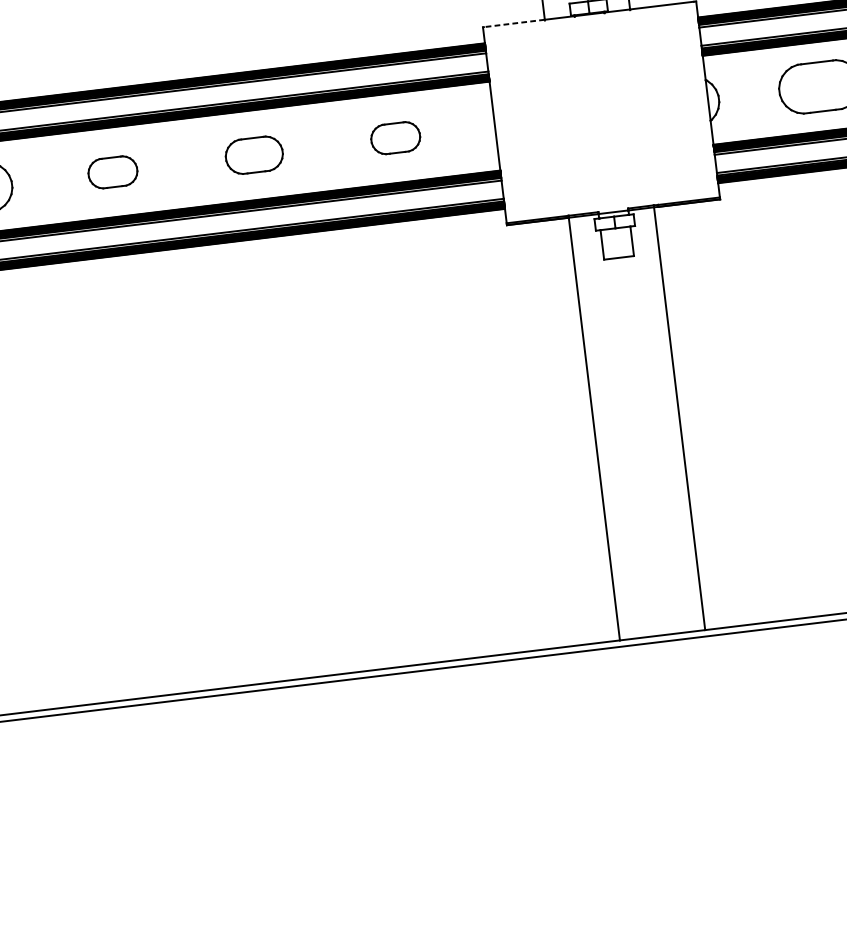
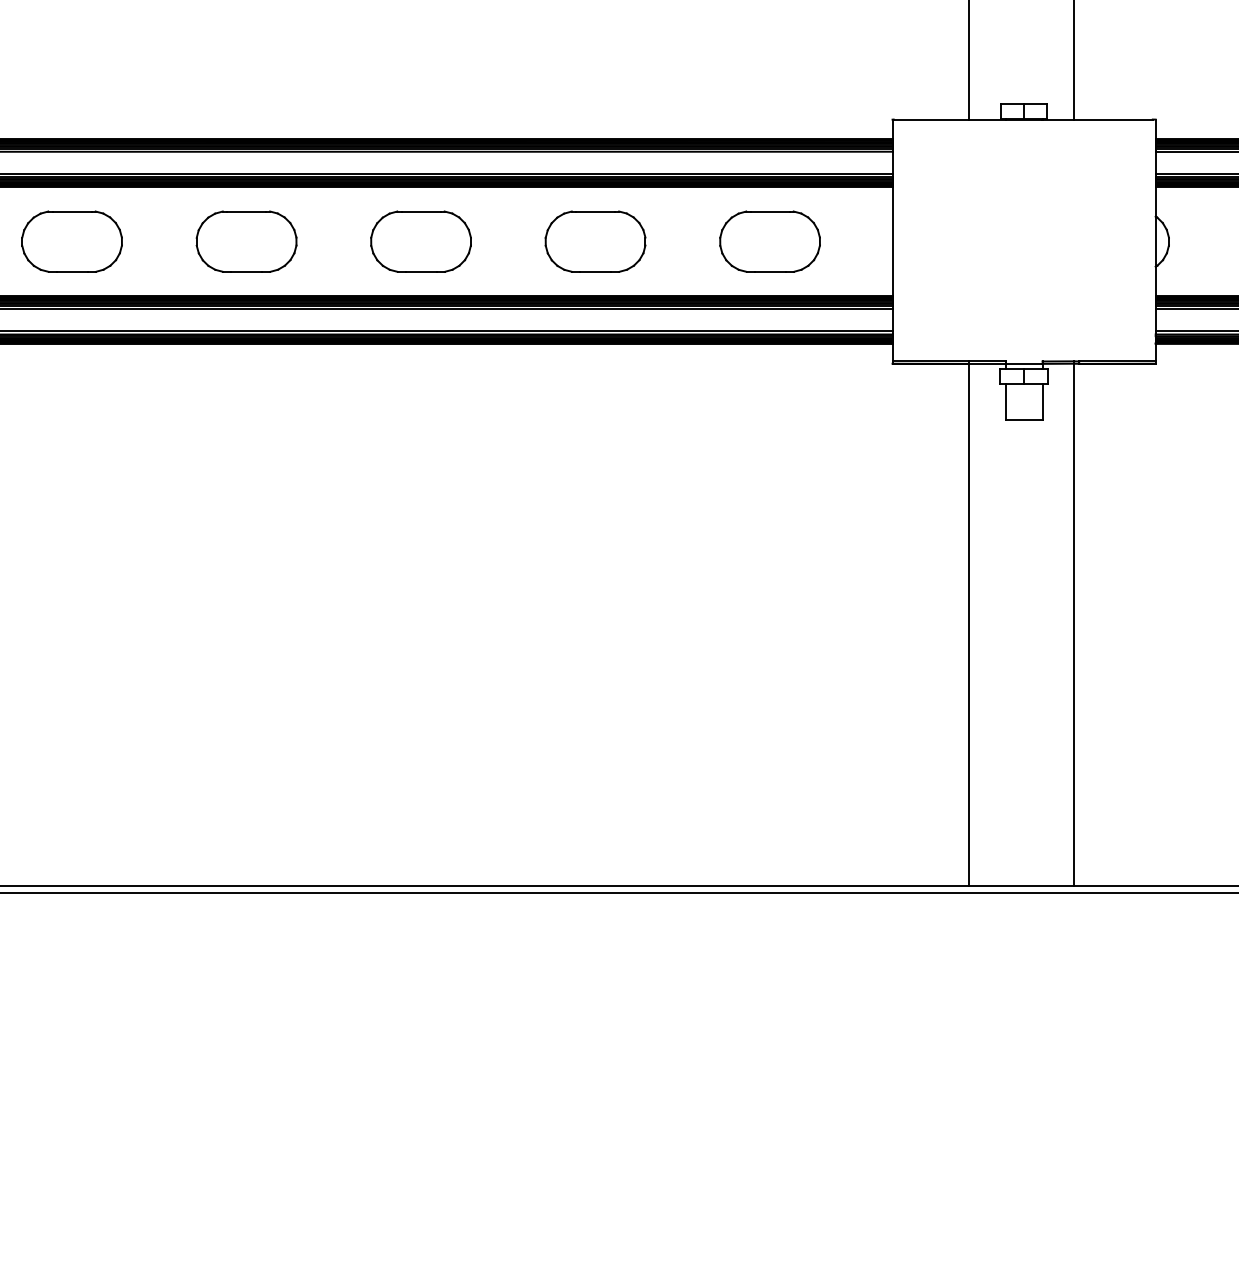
line: (514, 23) -> (931, 119), dashed -> solid
part: (395, 138) -> (769, 241), size x1.67
part: (254, 155) -> (595, 241), size x1.43
part: (112, 172) -> (420, 241), size x1.67

